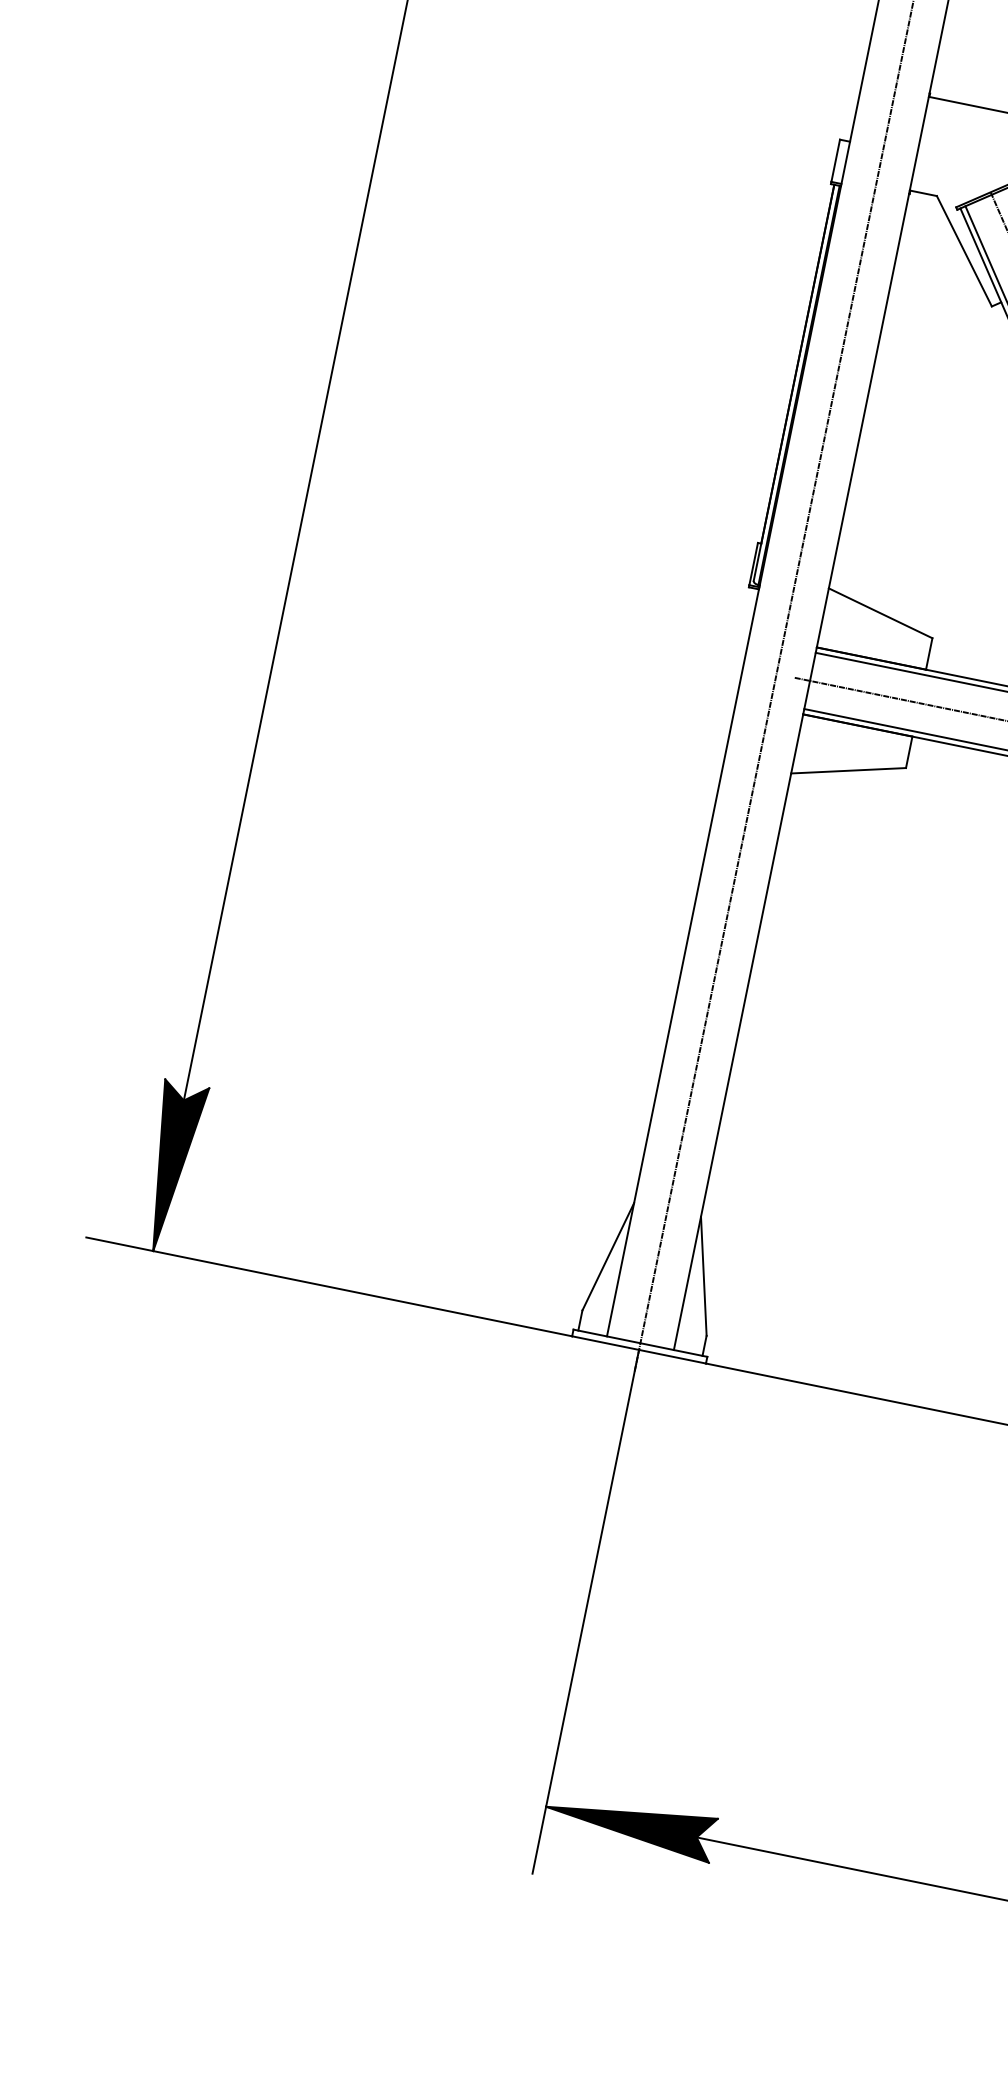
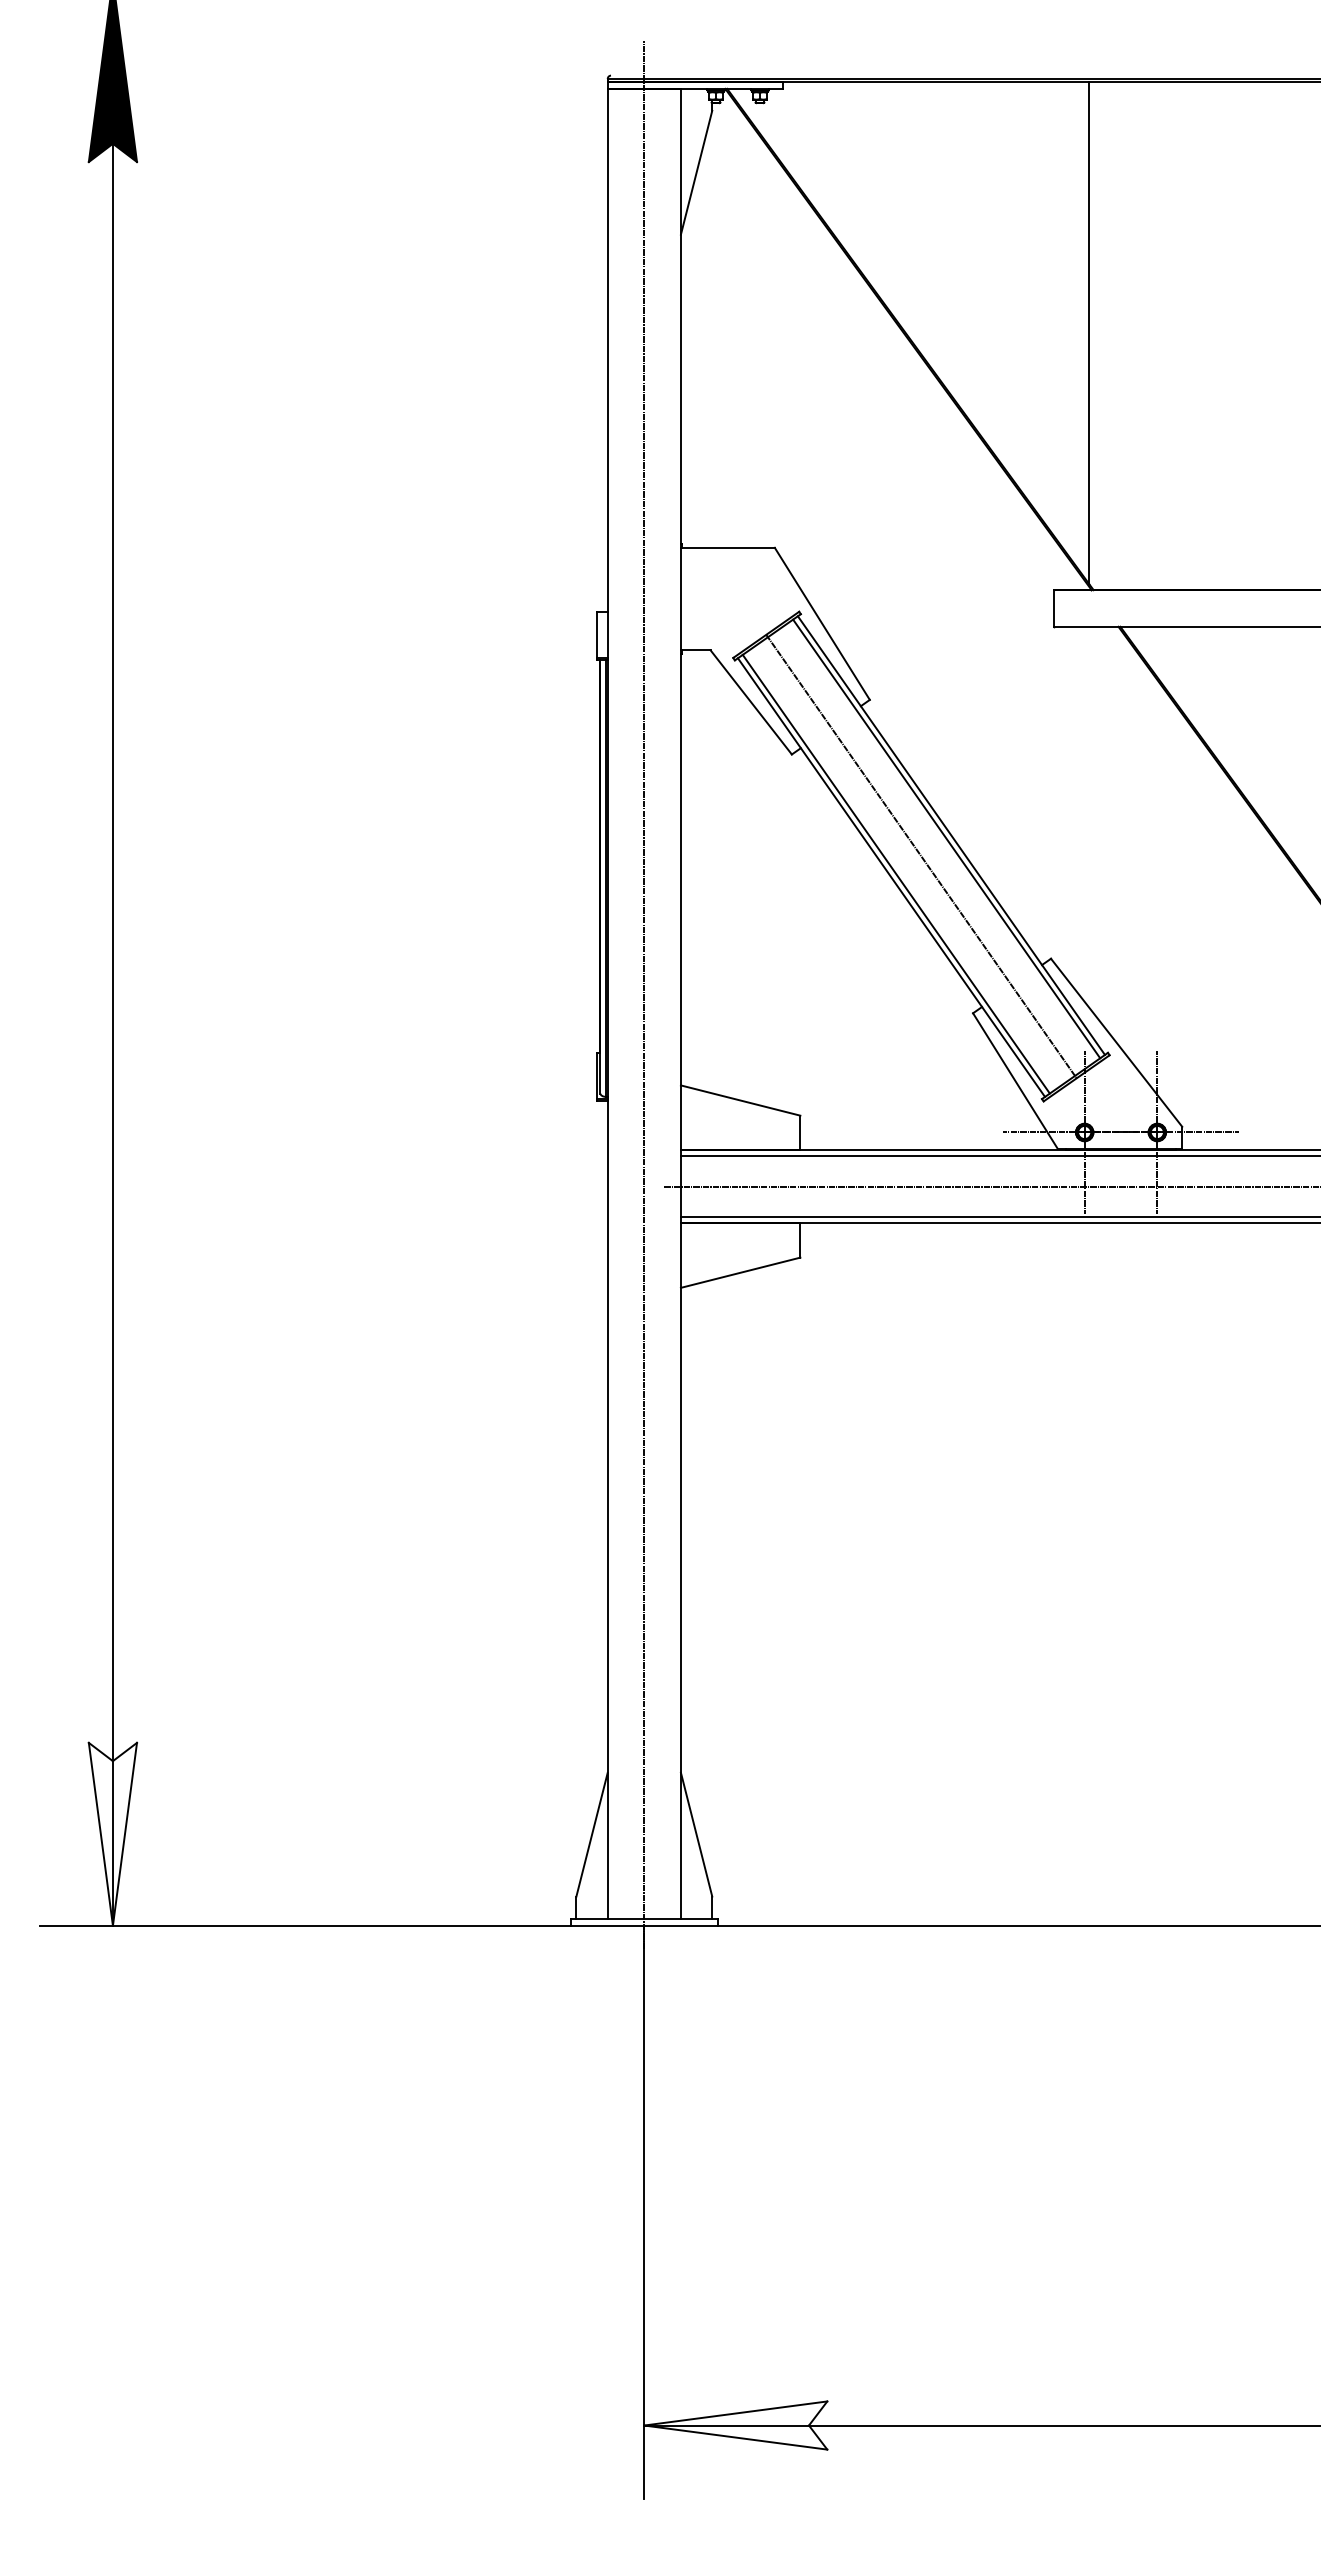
fill: (170, 1166) -> (112, 1833), removed
fill: (629, 1823) -> (735, 2425), removed

